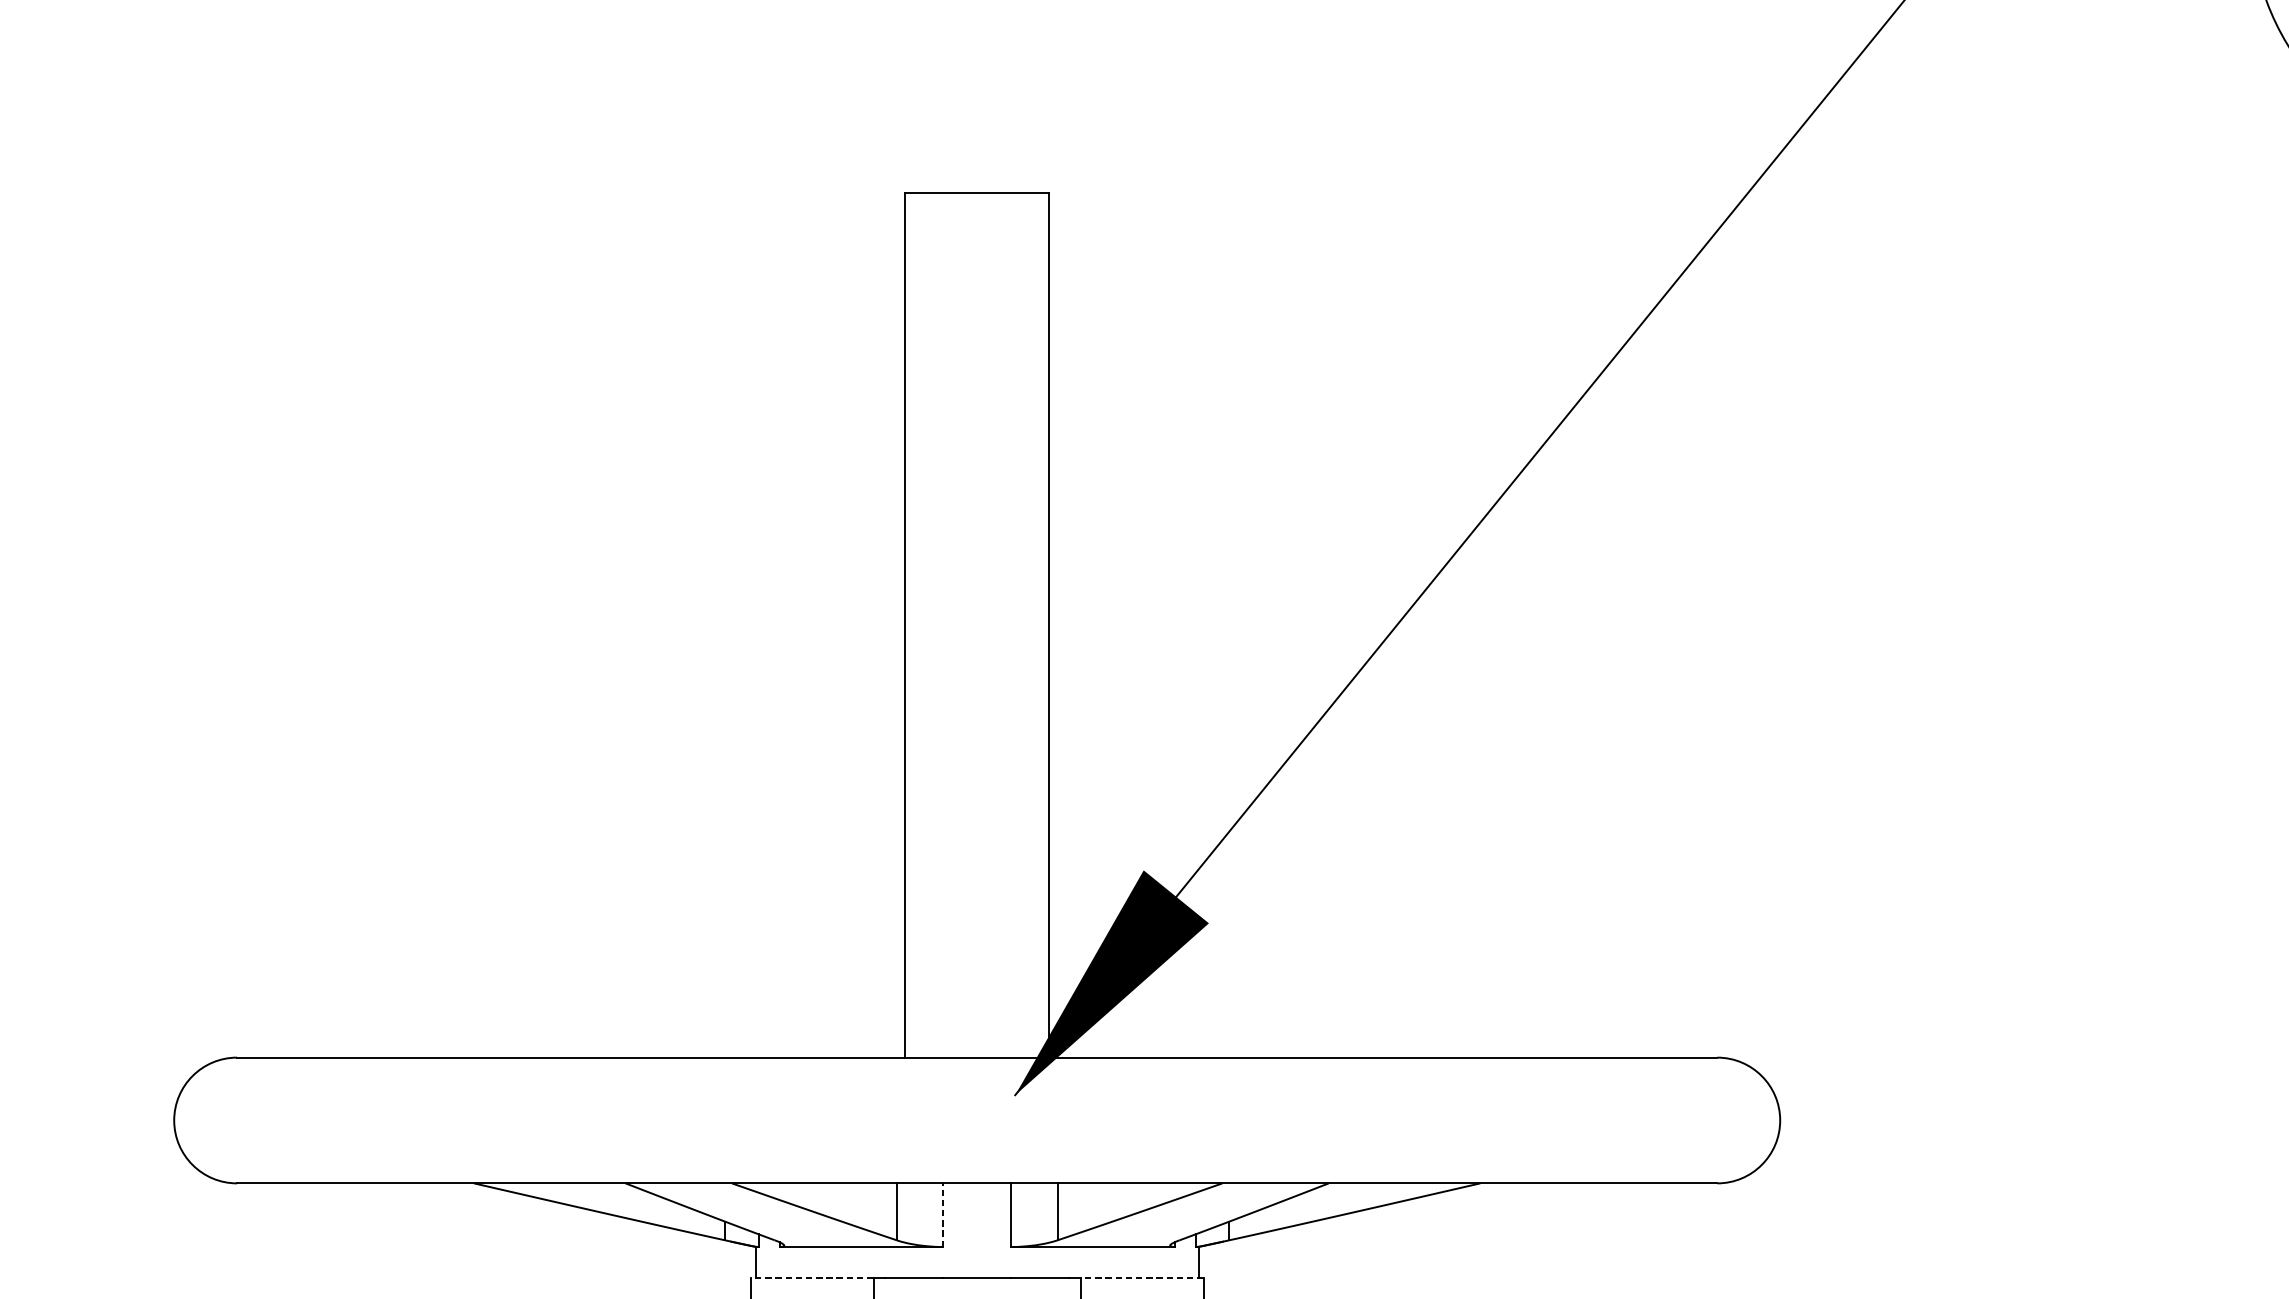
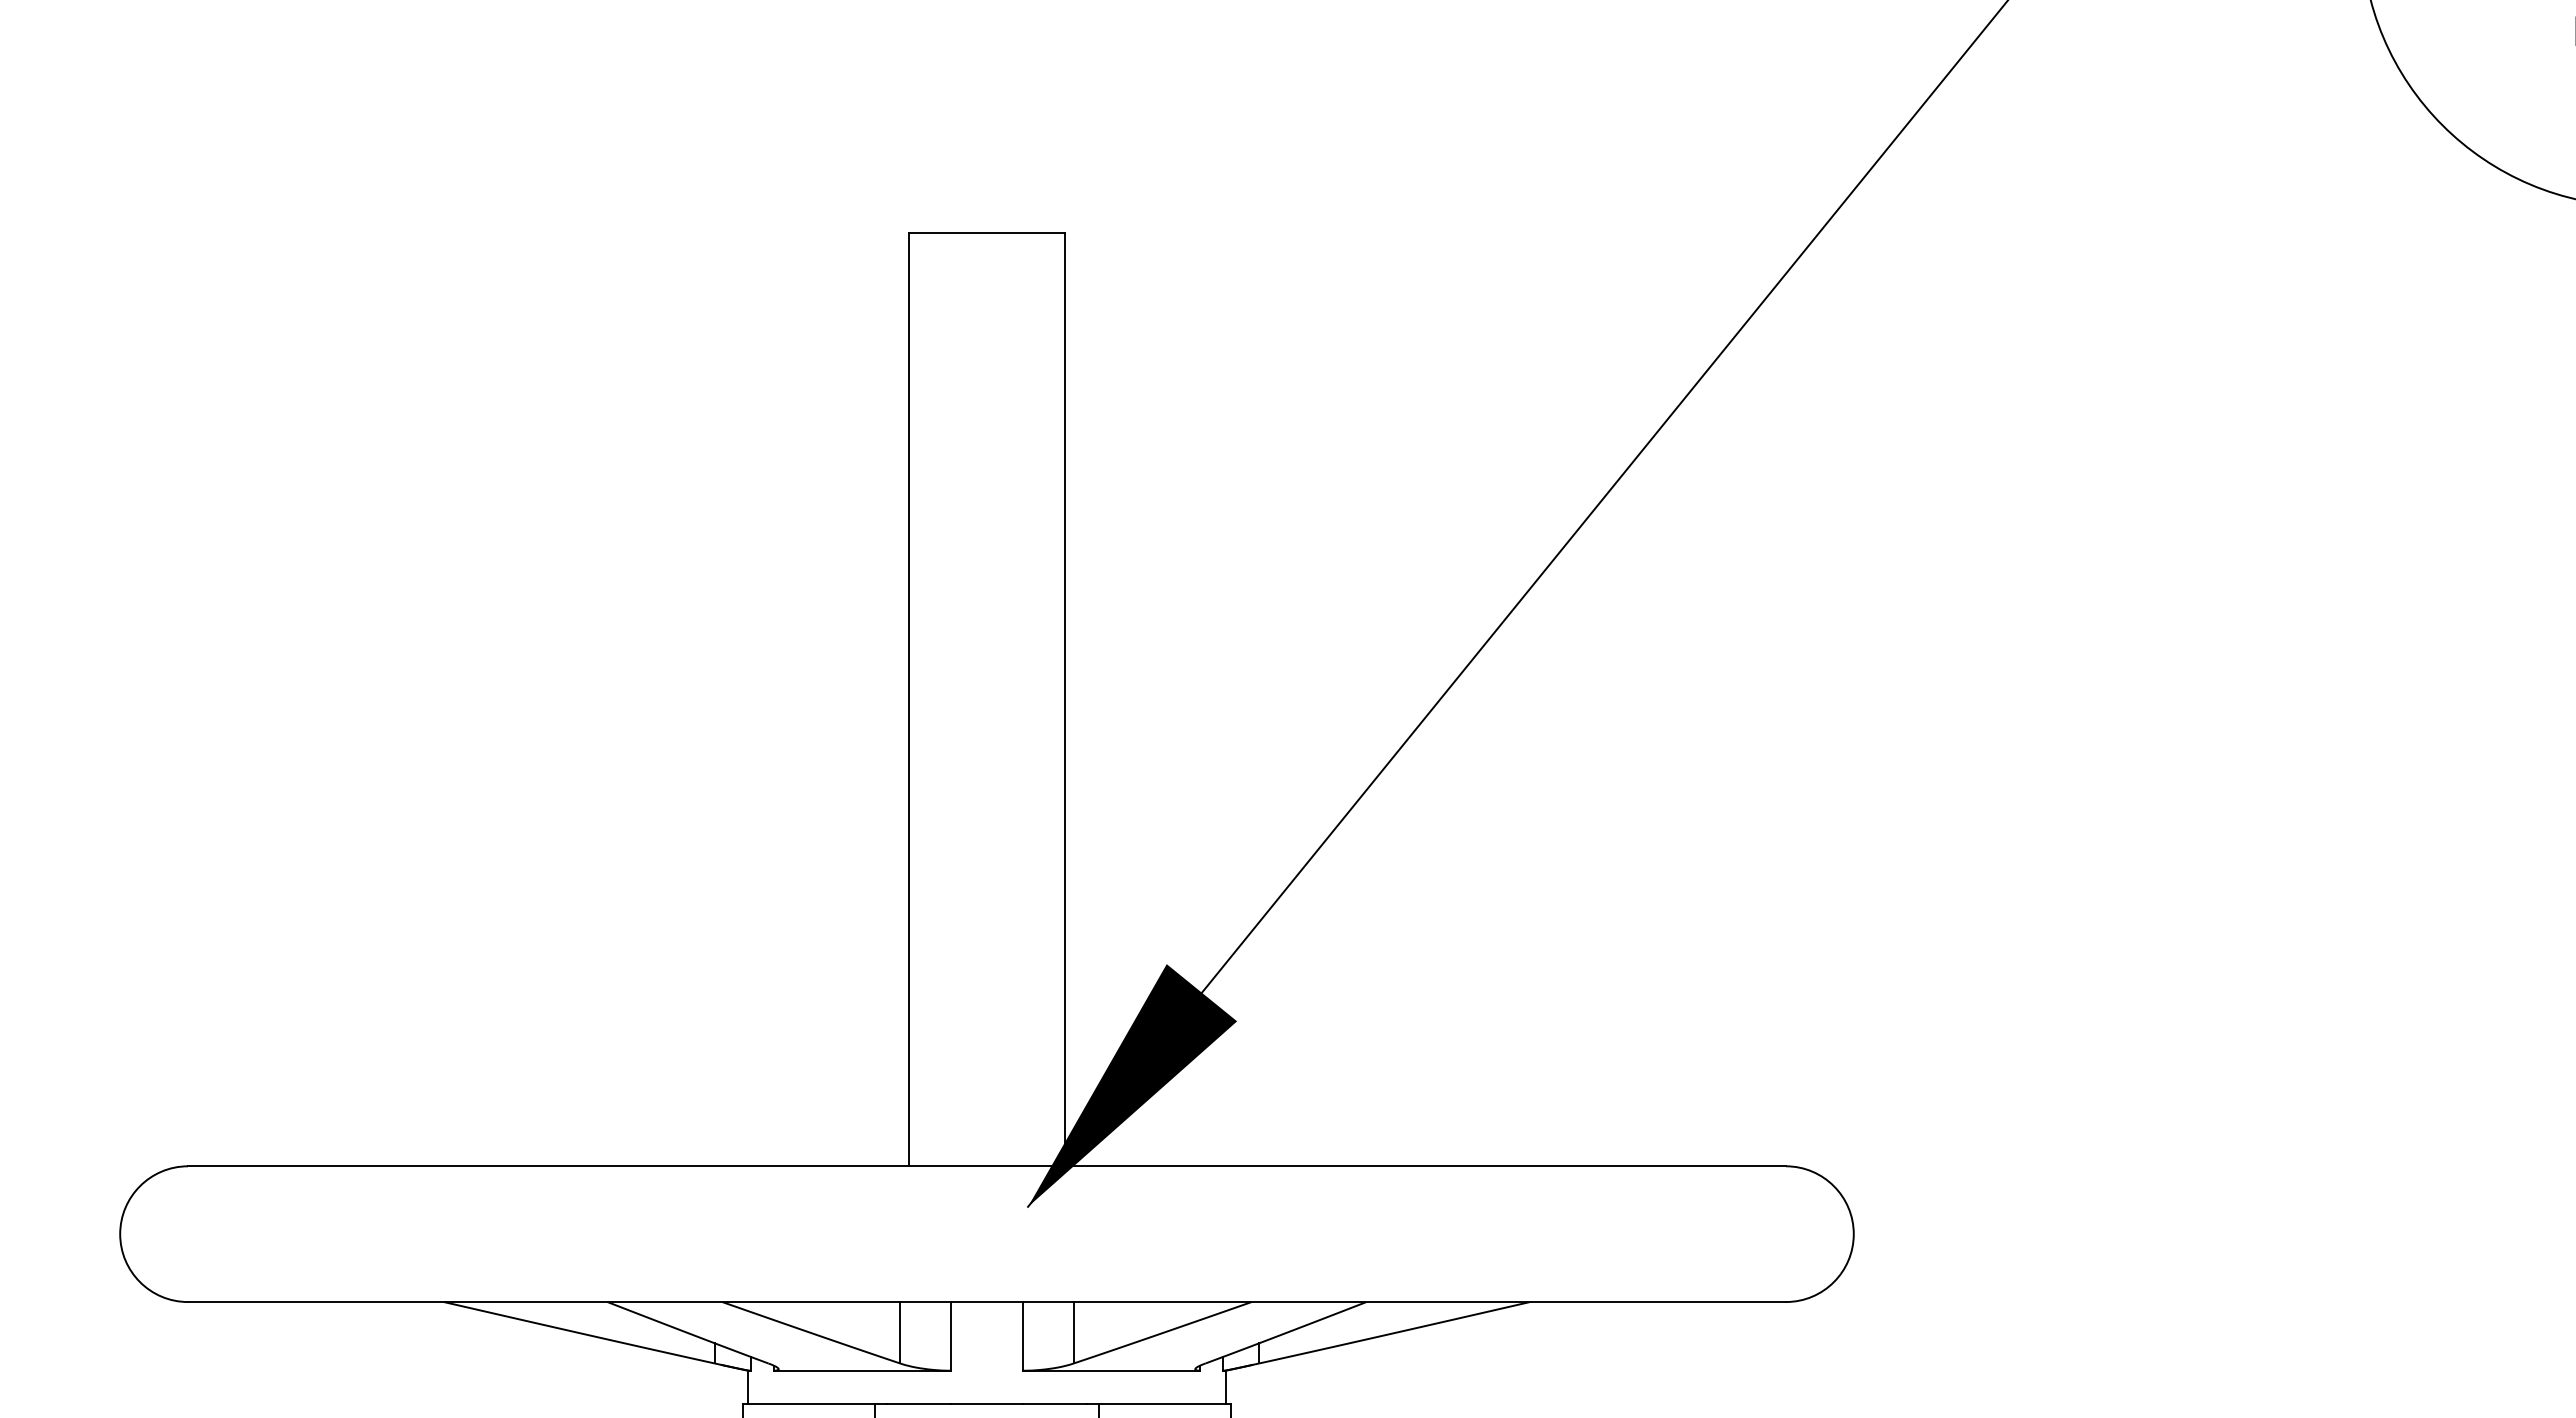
line: (943, 1214) -> (950, 1335), dashed -> solid
line: (811, 1278) -> (808, 1404), dashed -> solid
line: (1141, 1278) -> (1164, 1404), dashed -> solid

